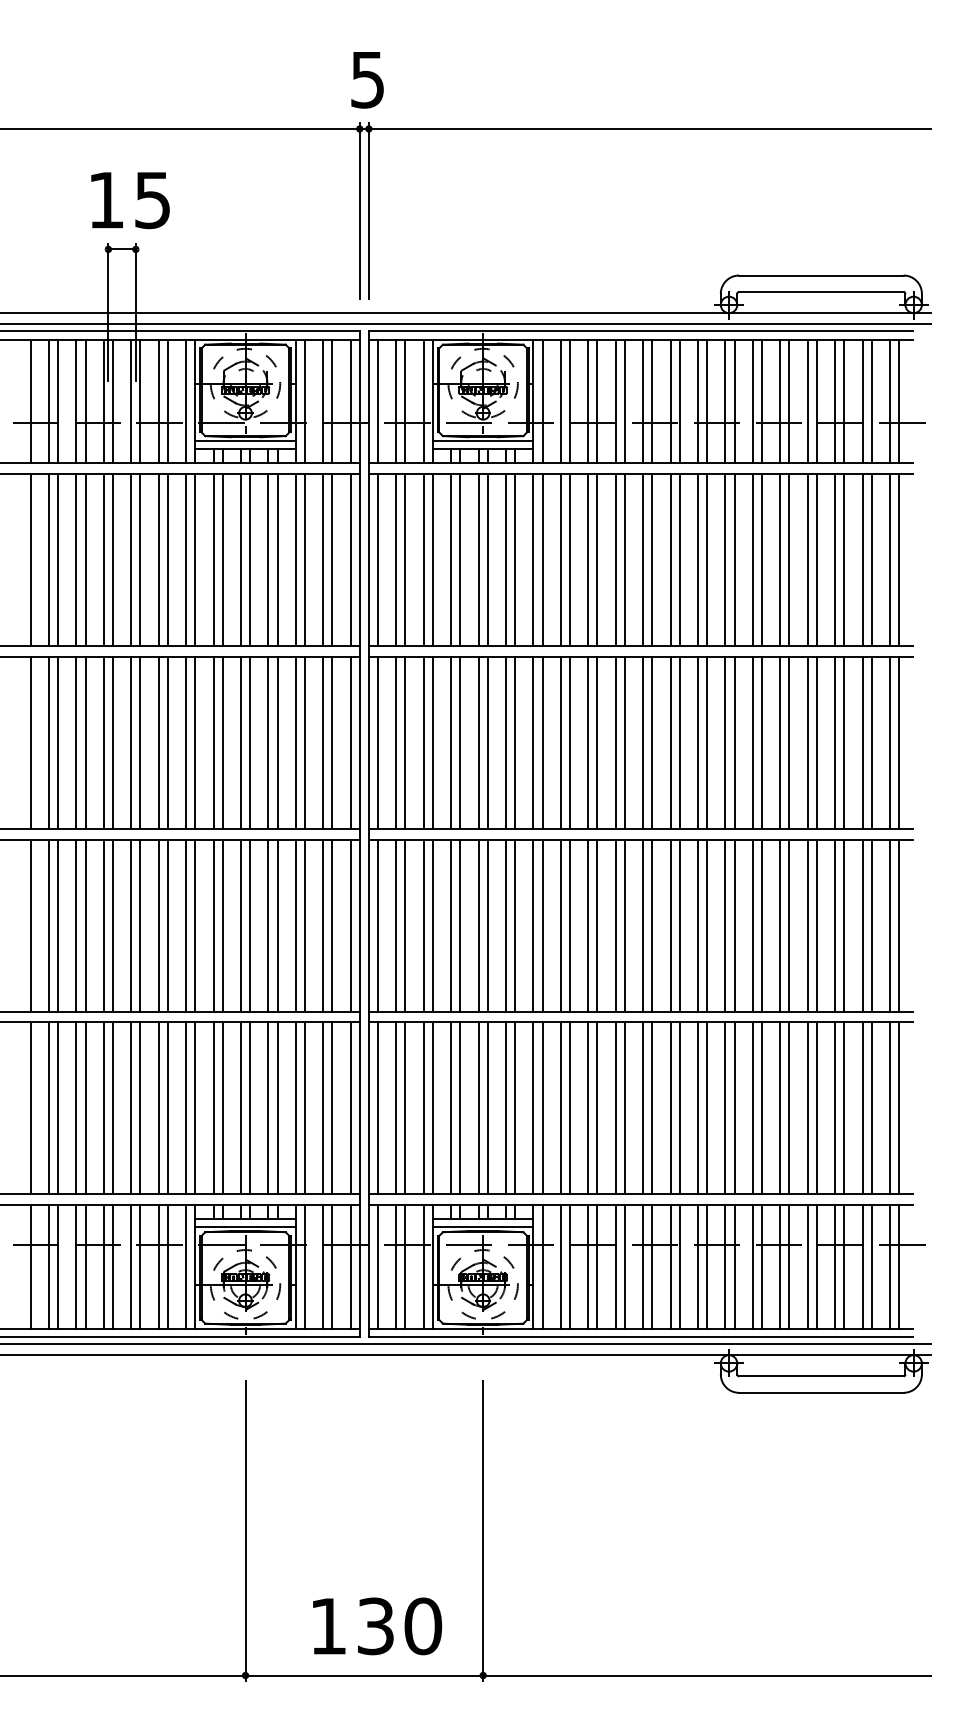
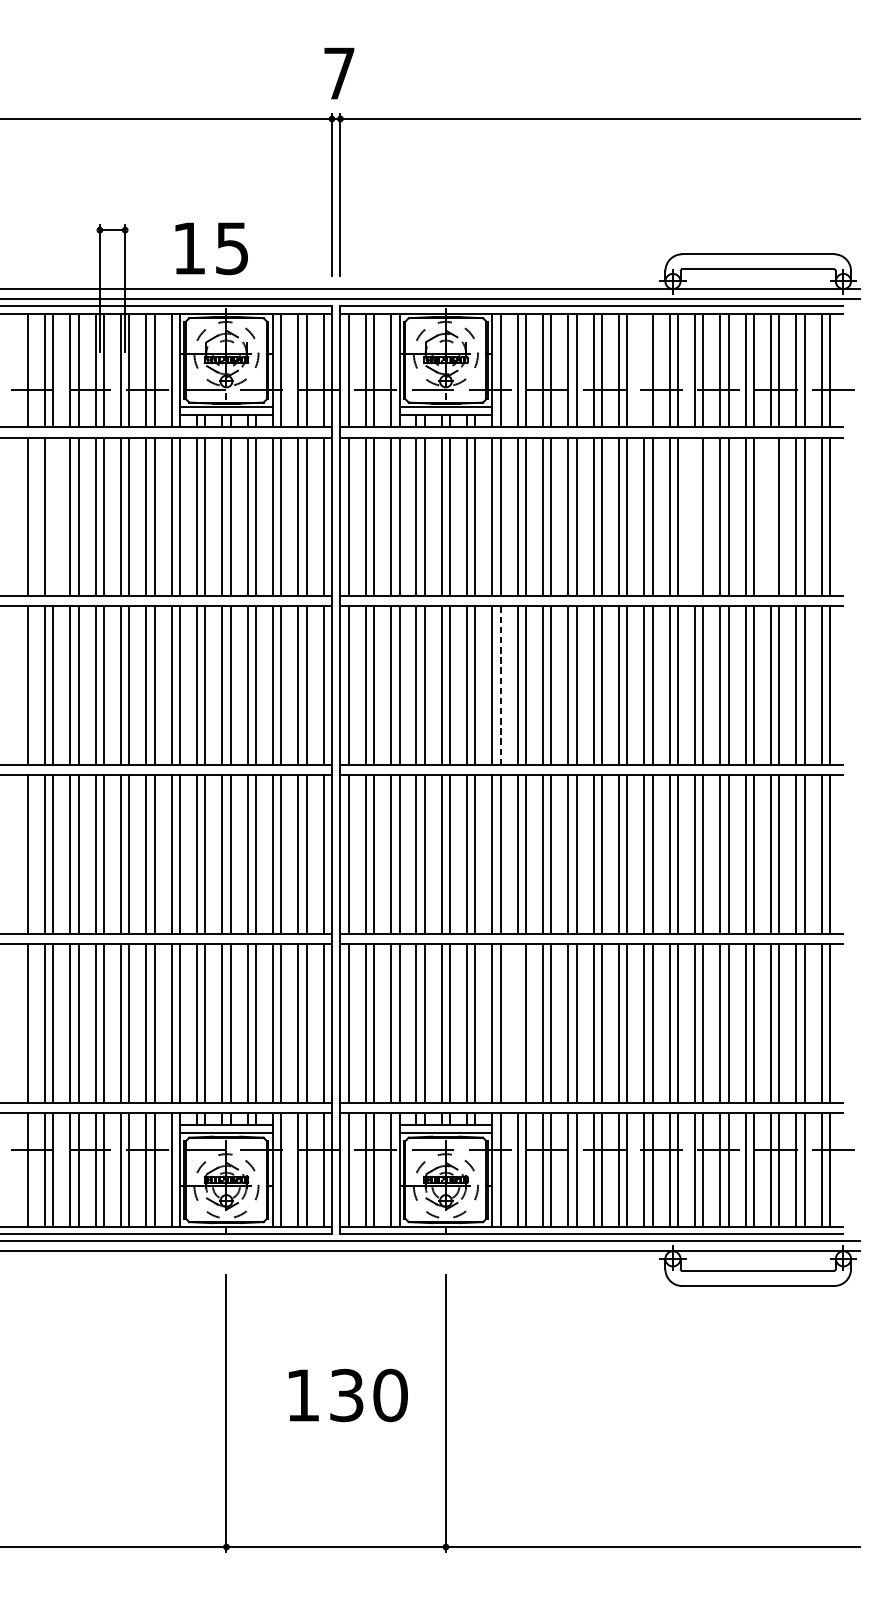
text: (367, 80) -> (339, 74), 5 -> 7
text: (130, 200) -> (211, 248), moved
line: (697, 401) -> (643, 370), removed
line: (58, 559) -> (53, 516), removed
line: (752, 559) -> (694, 516), removed
line: (835, 559) -> (771, 516), removed
line: (542, 742) -> (500, 685), solid -> dashed
line: (560, 1108) -> (517, 1023), removed
text: (377, 1626) -> (348, 1395), moved

